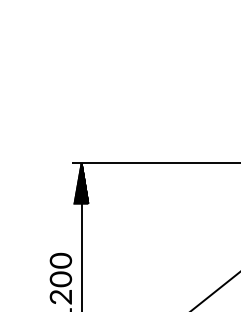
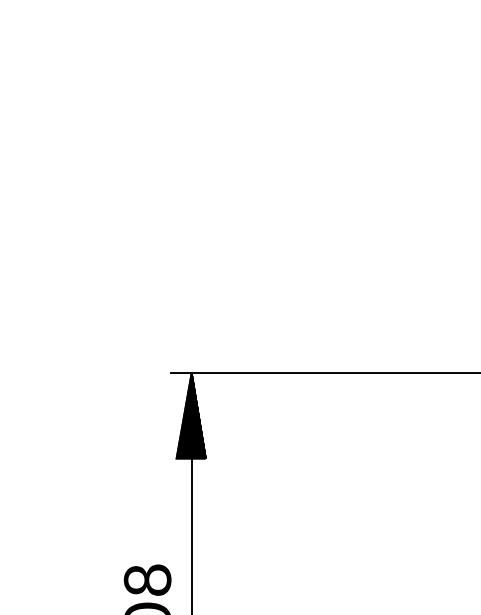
text: (60, 260) -> (146, 579), 0 -> 8

